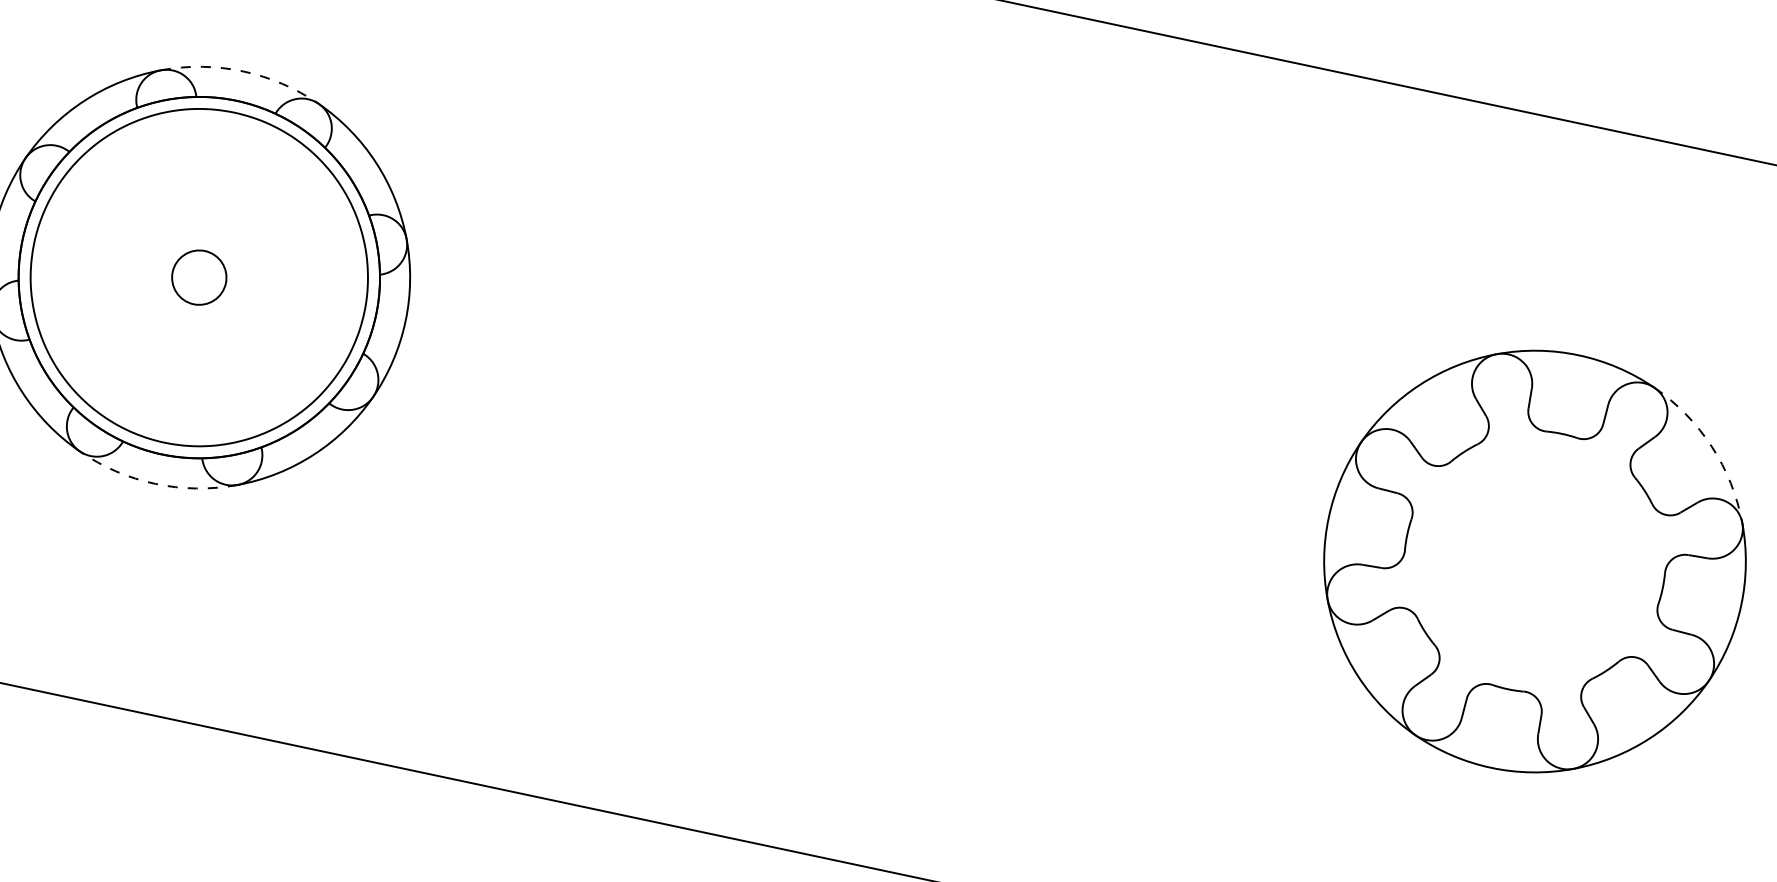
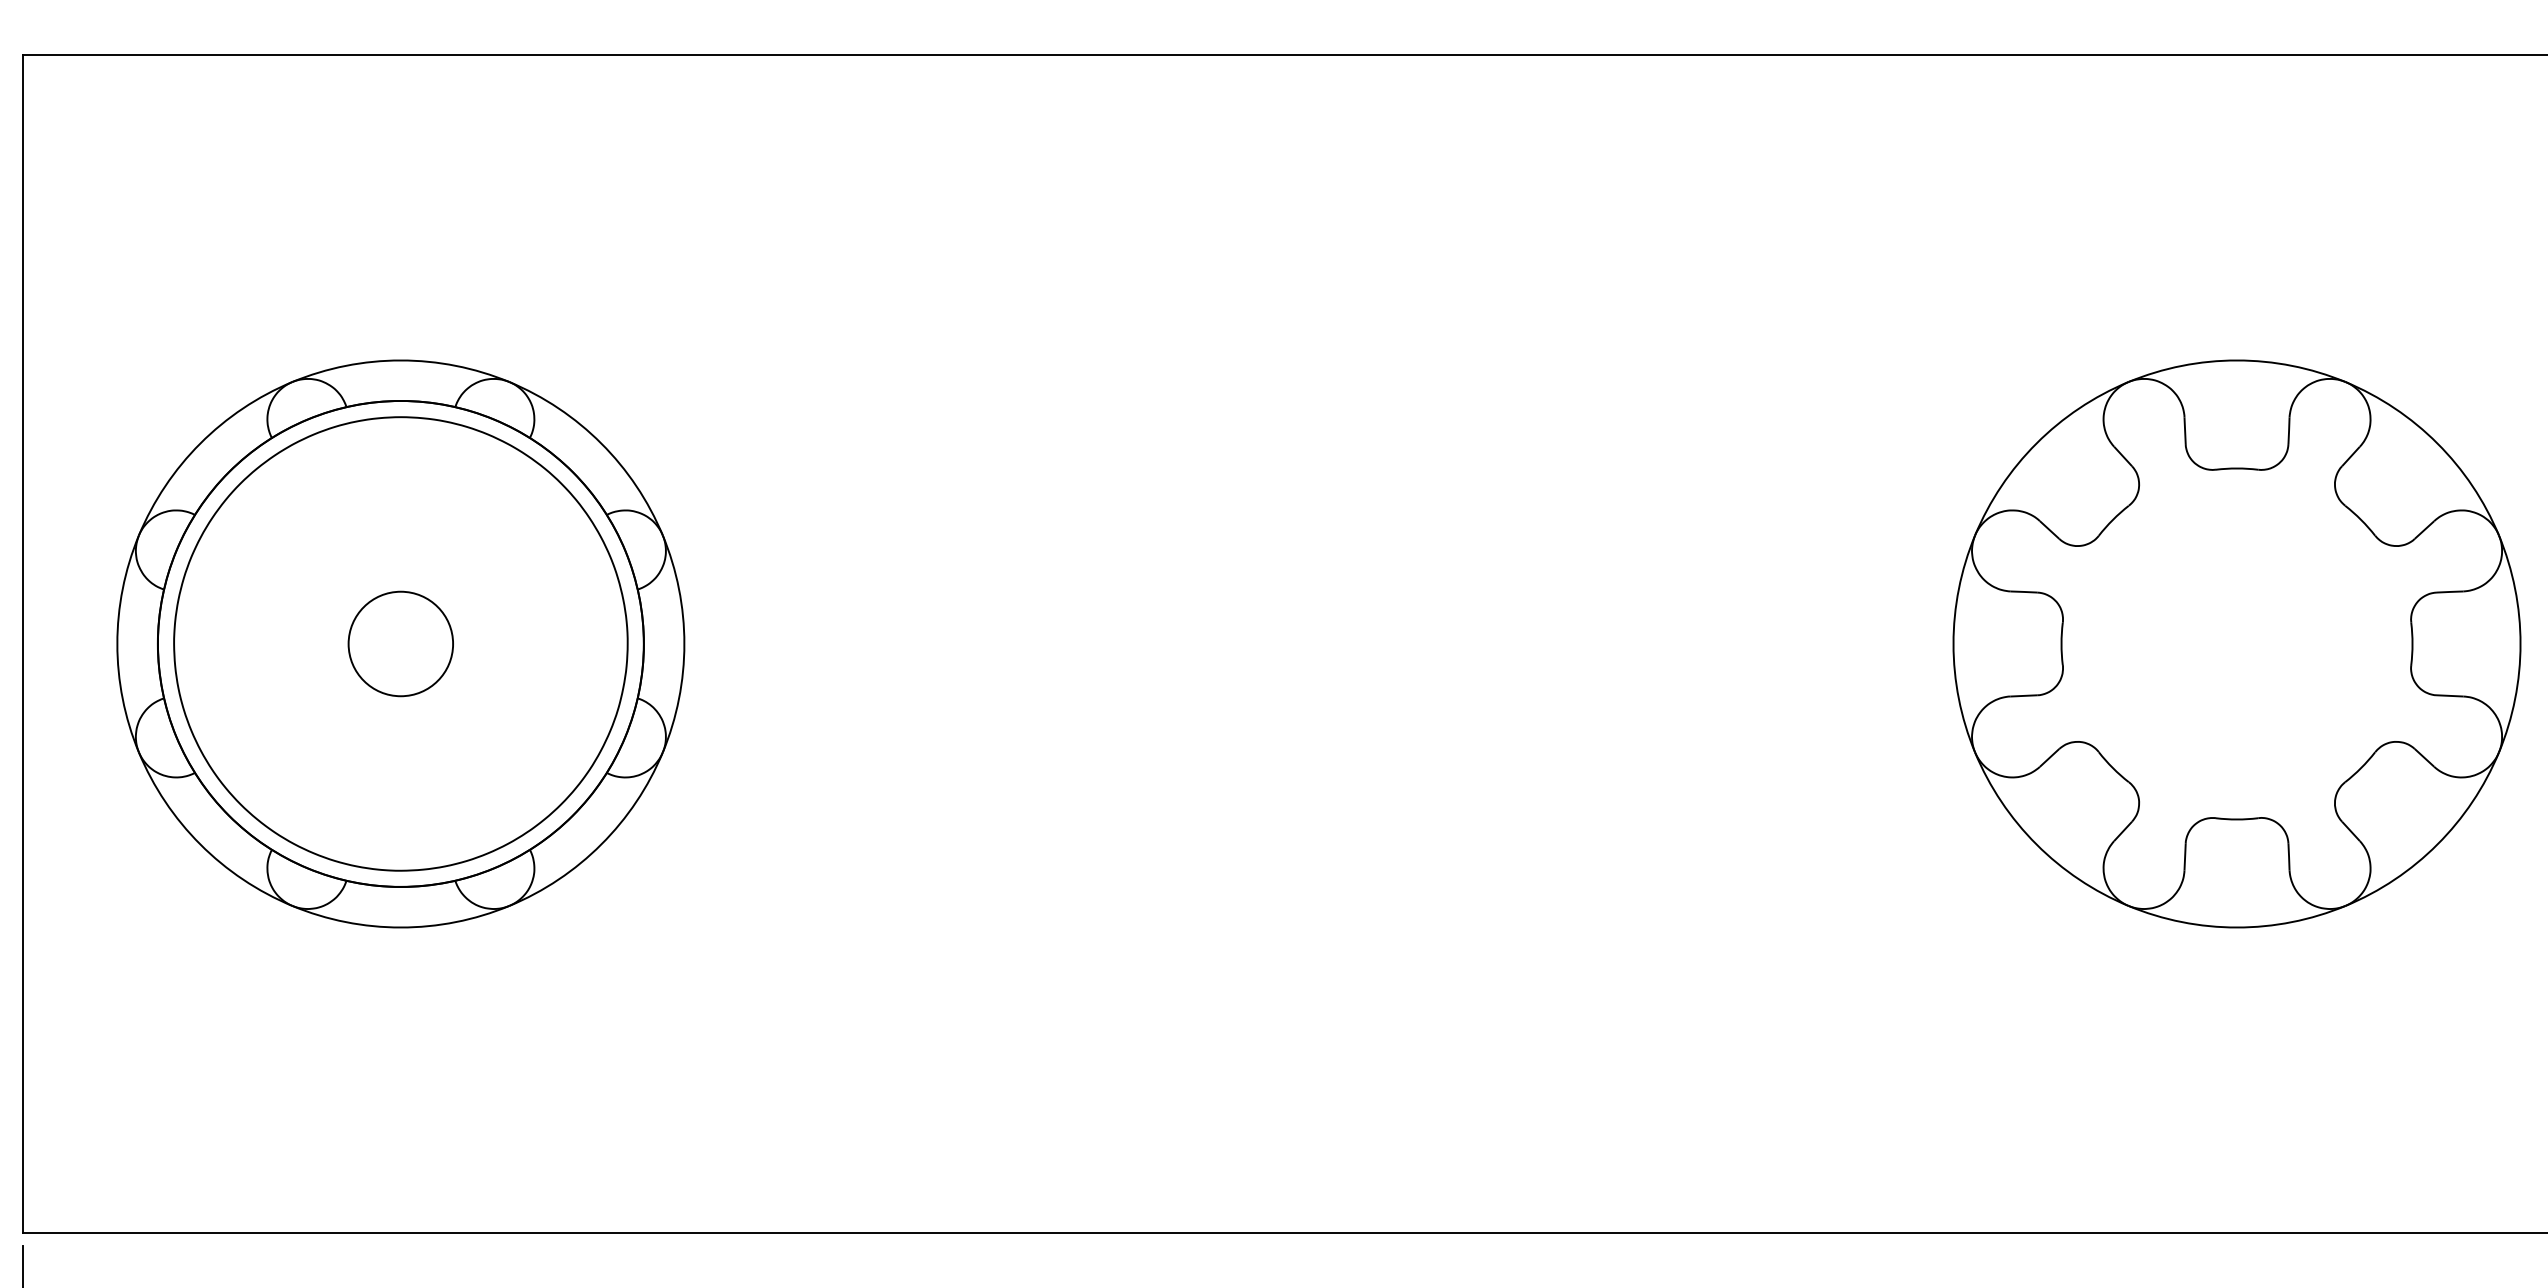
arc: (242, 71) -> (400, 360), dashed -> solid
circle: (199, 277) -> (400, 643), size x1.43
arc: (1711, 446) -> (2437, 443), dashed -> solid
arc: (155, 483) -> (400, 927), dashed -> solid

